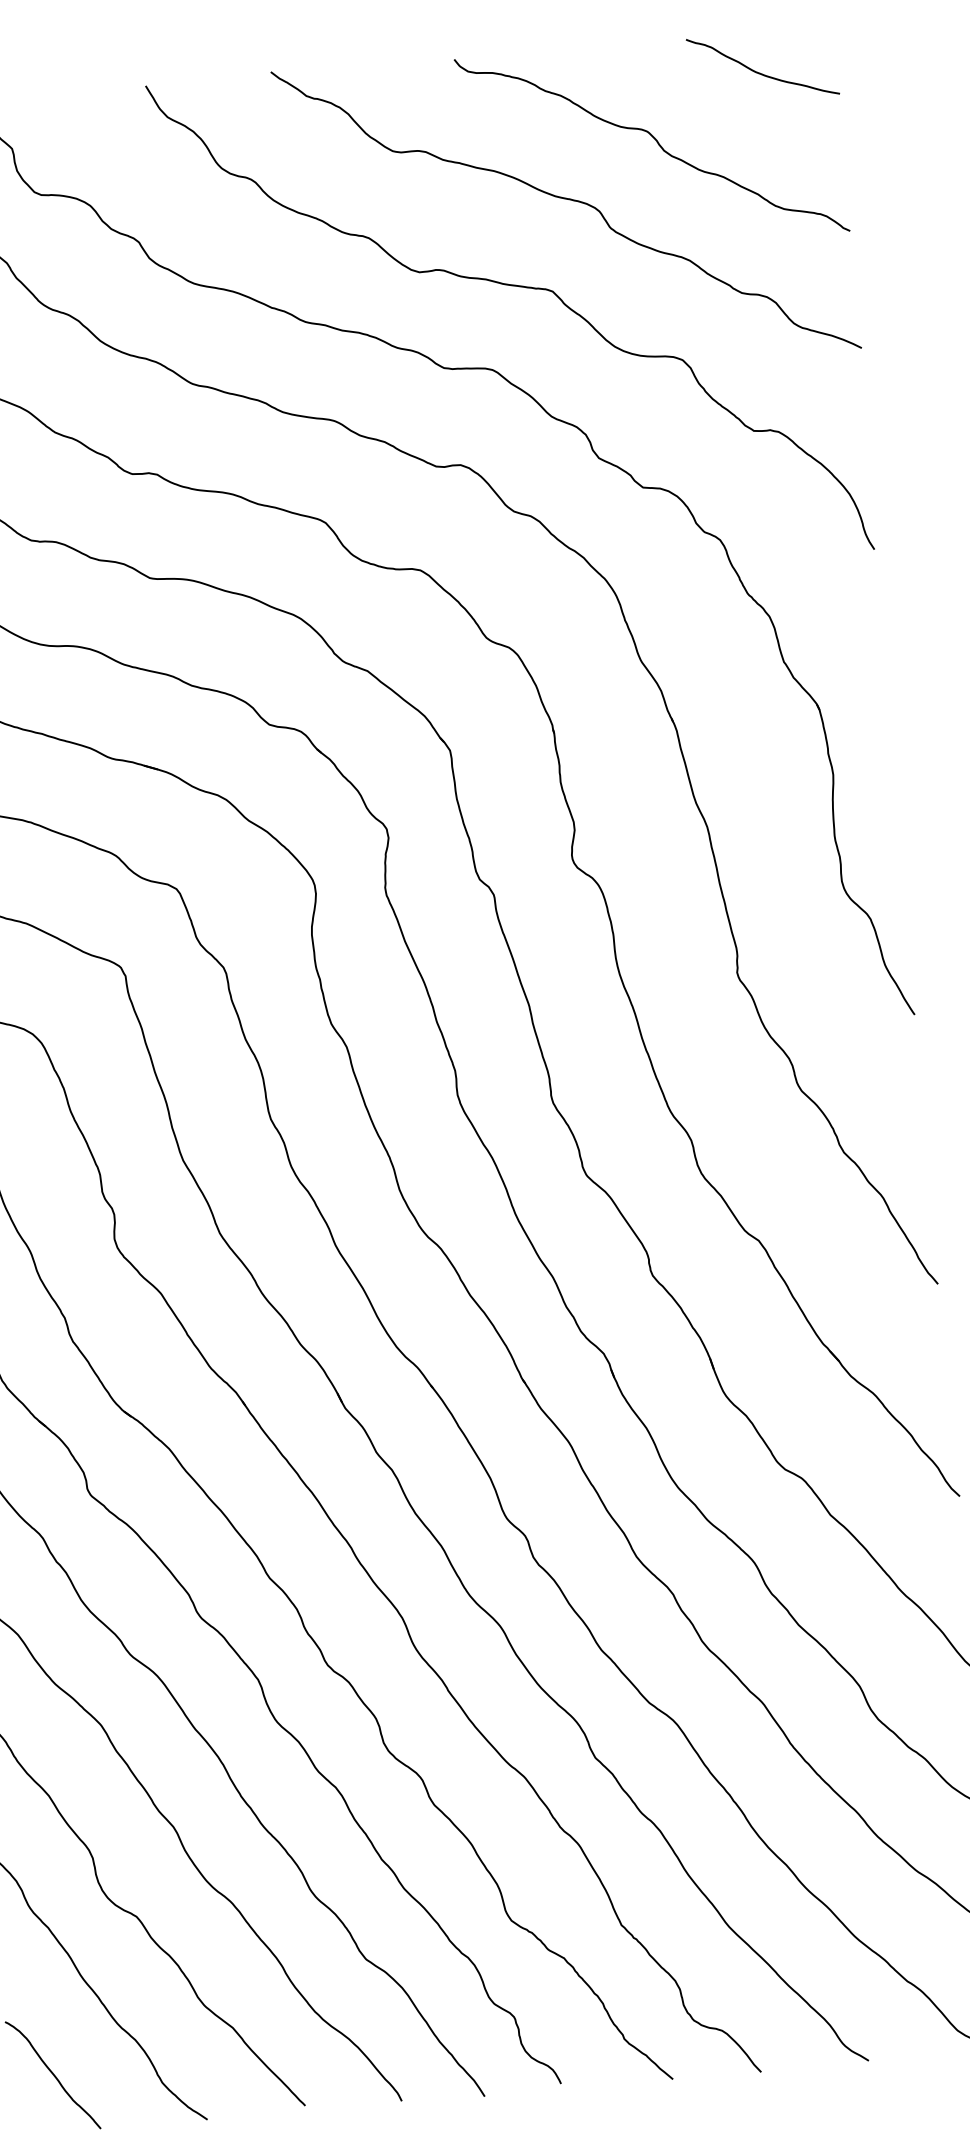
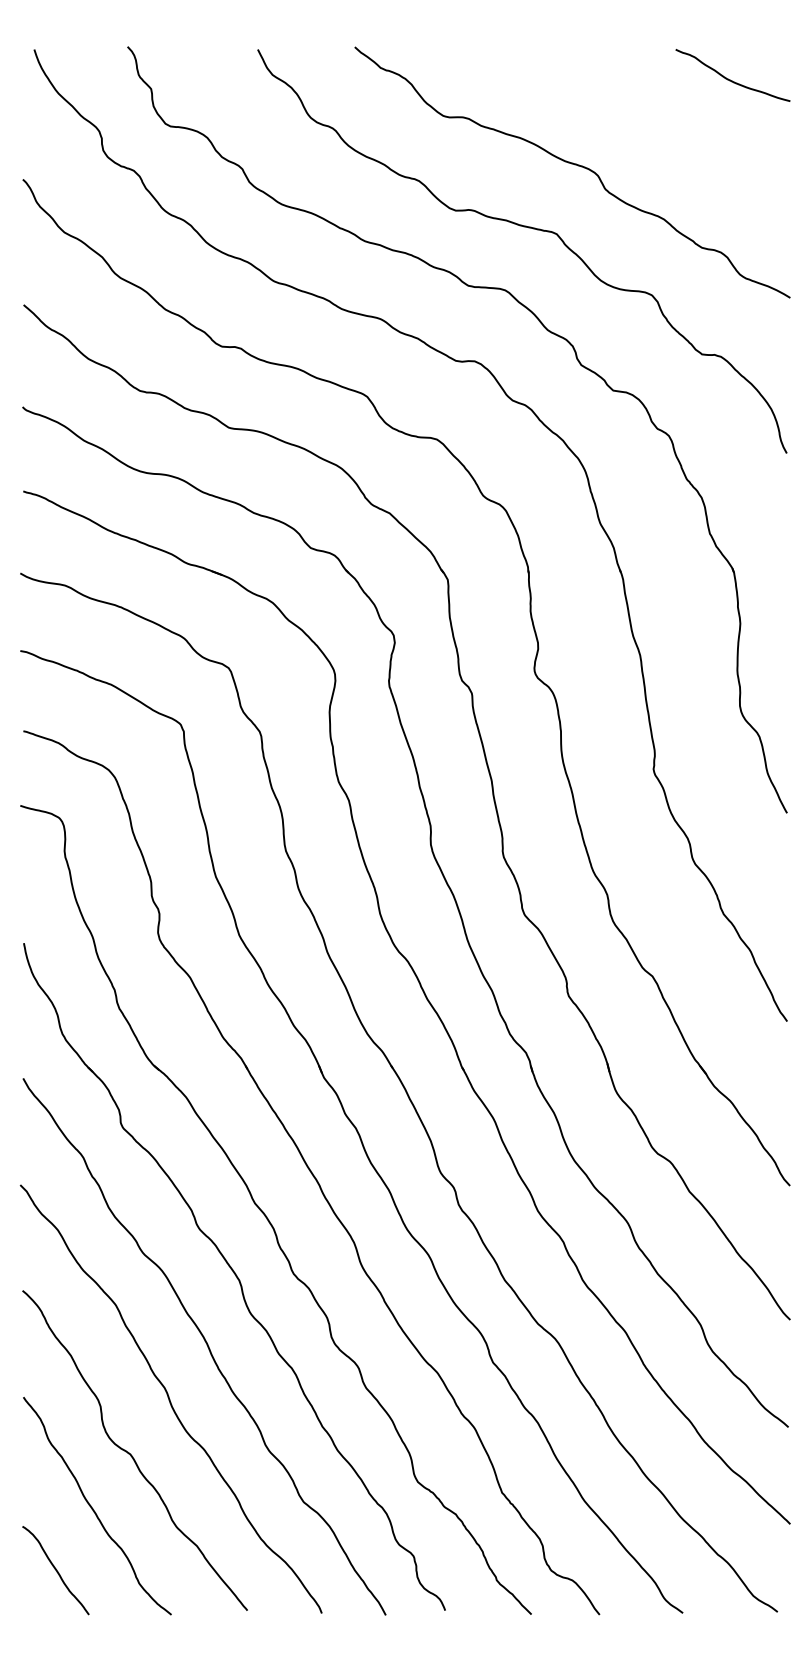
curve: (656, 143) -> (646, 127), removed

